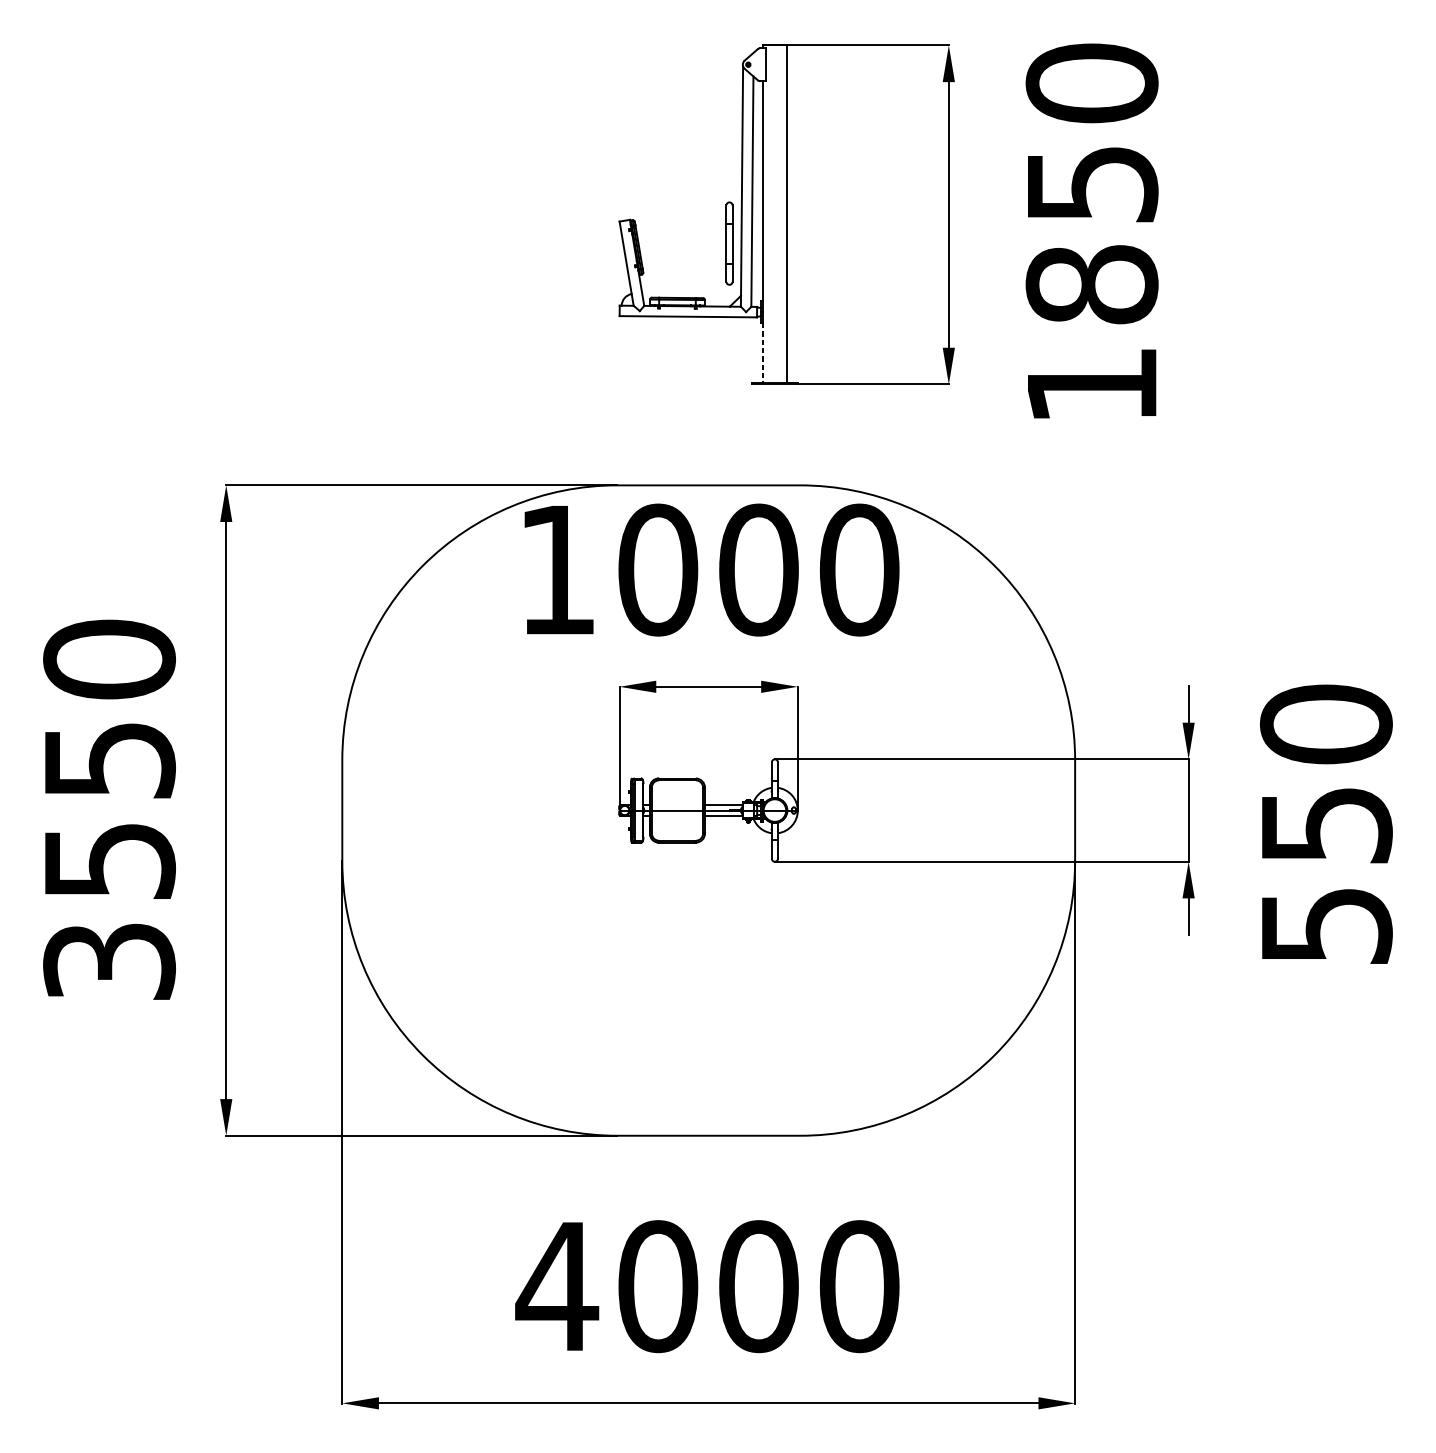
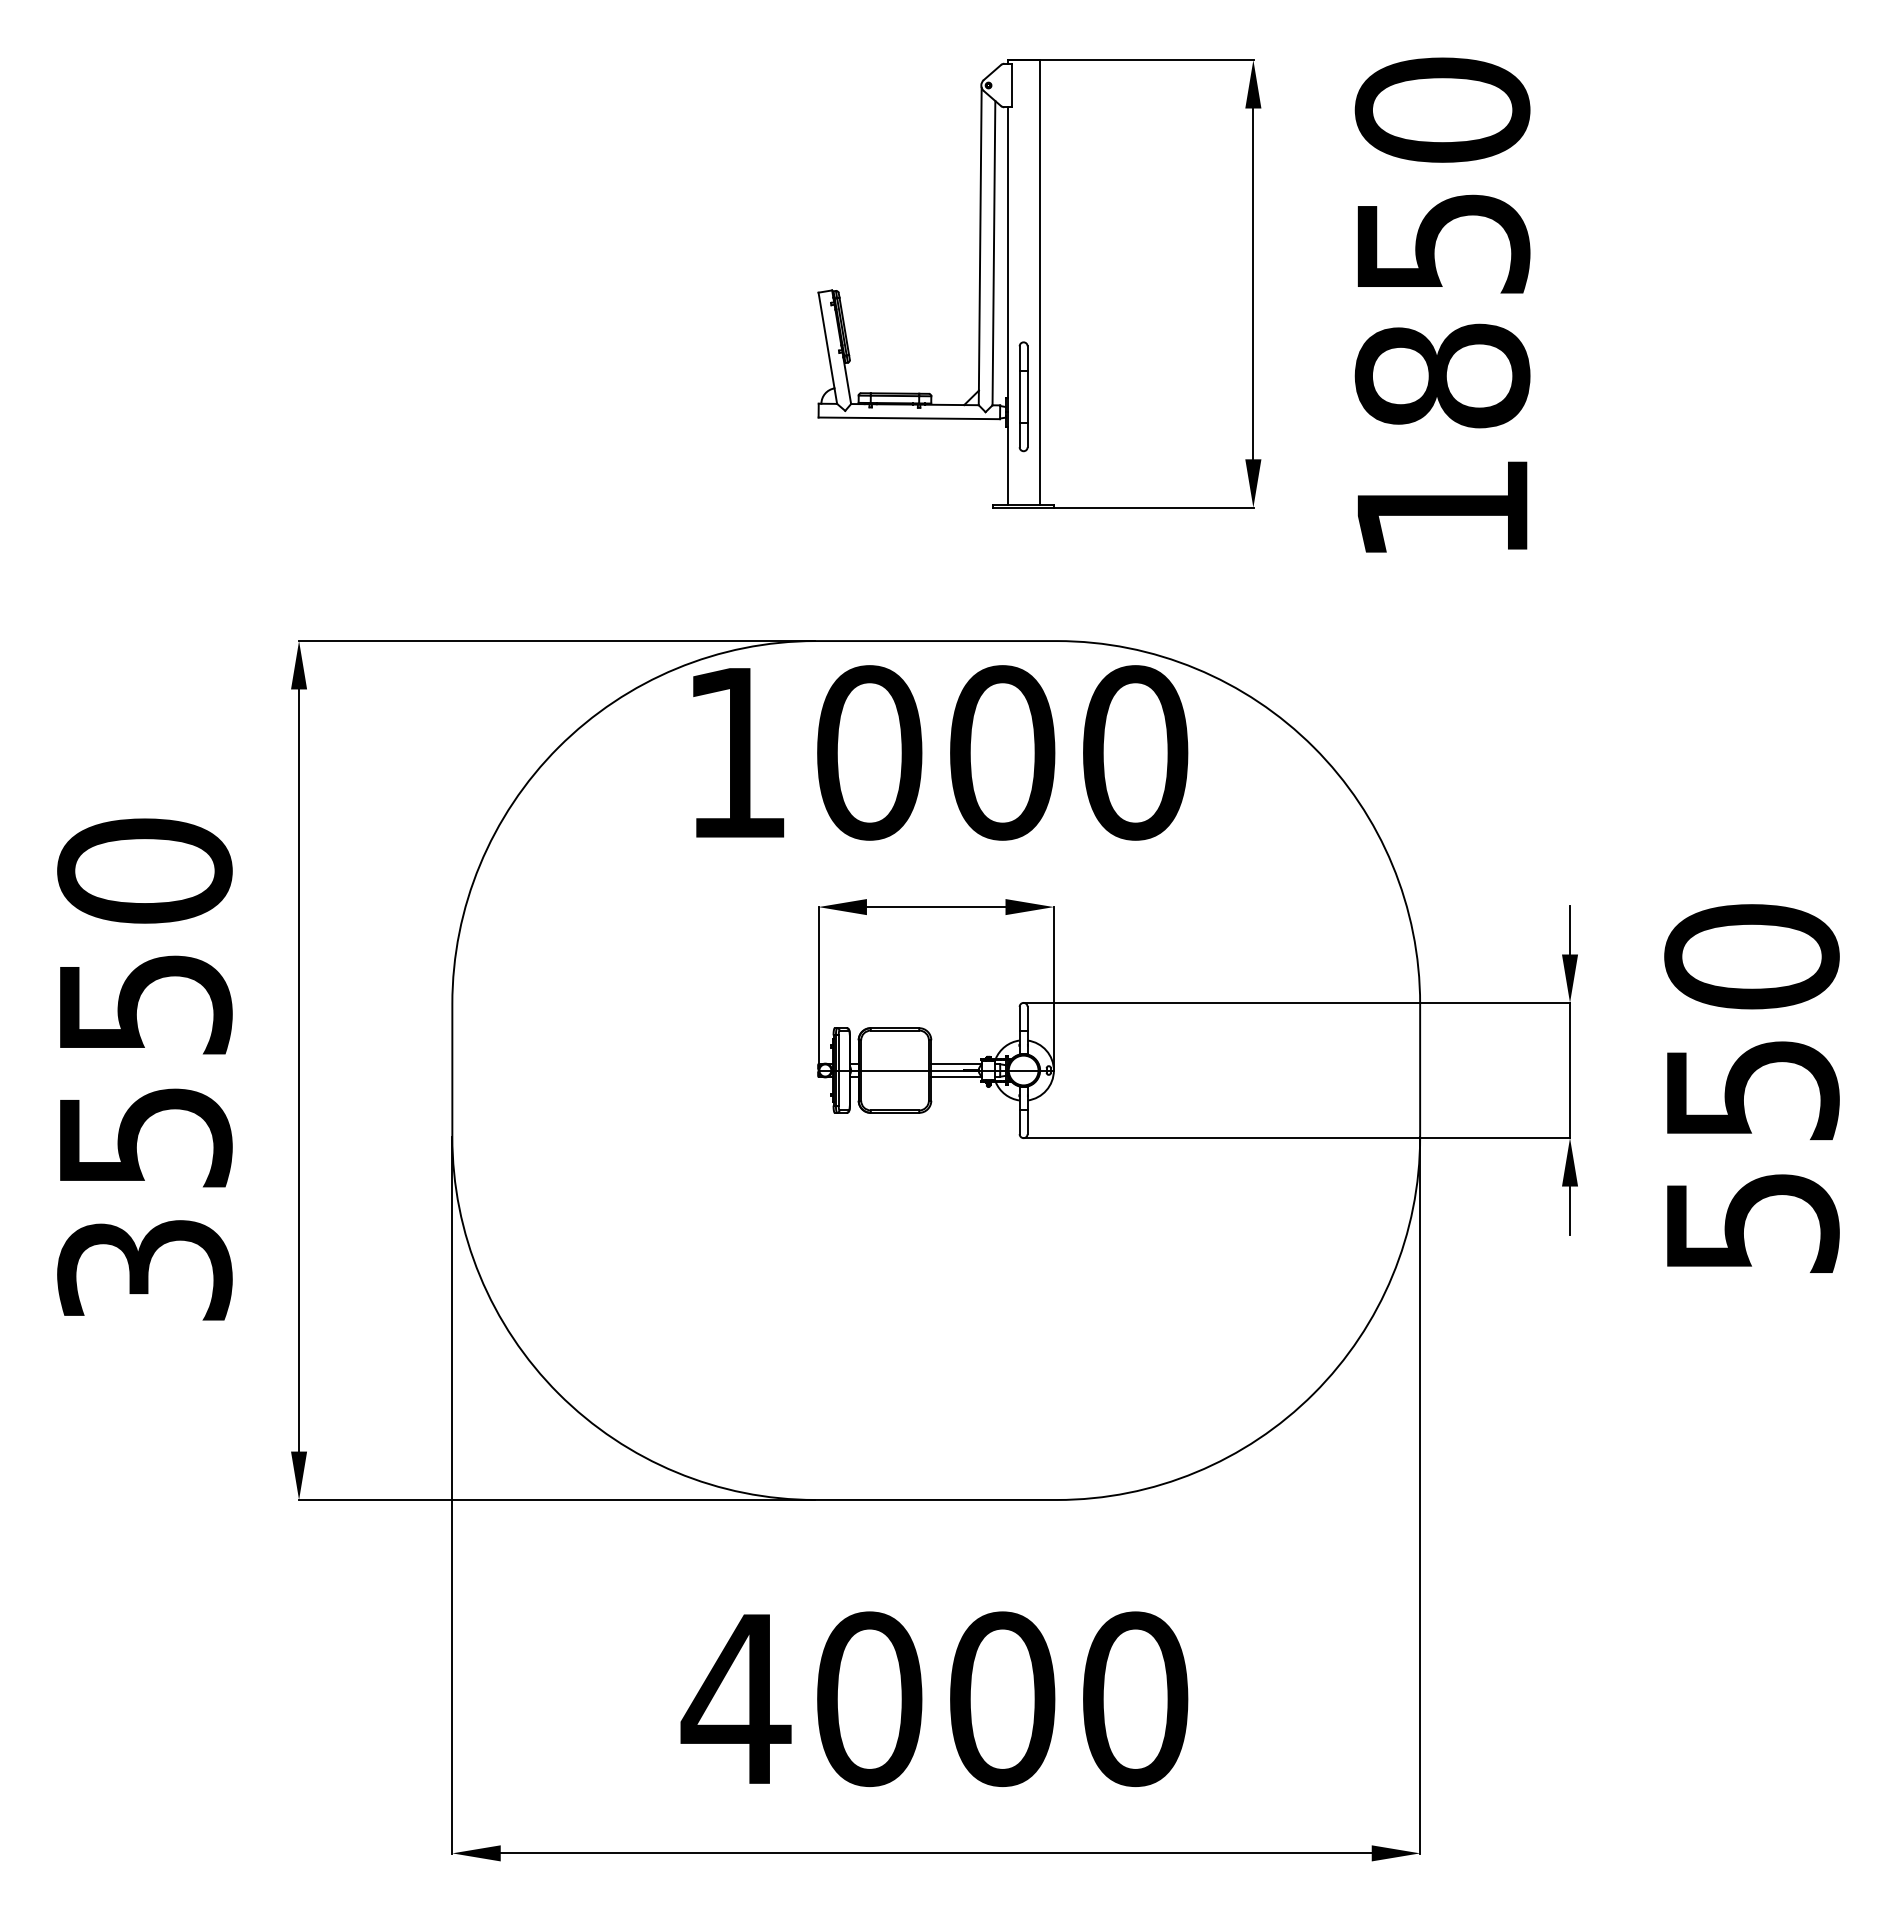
part: (729, 243) -> (1023, 396), moved
line: (762, 353) -> (1007, 466), dashed -> solid

